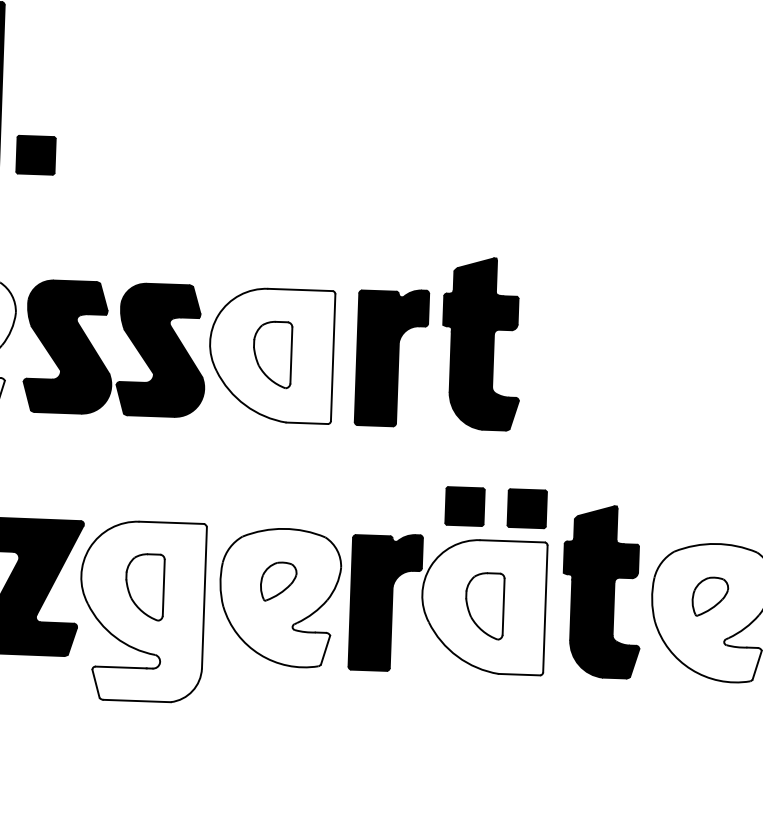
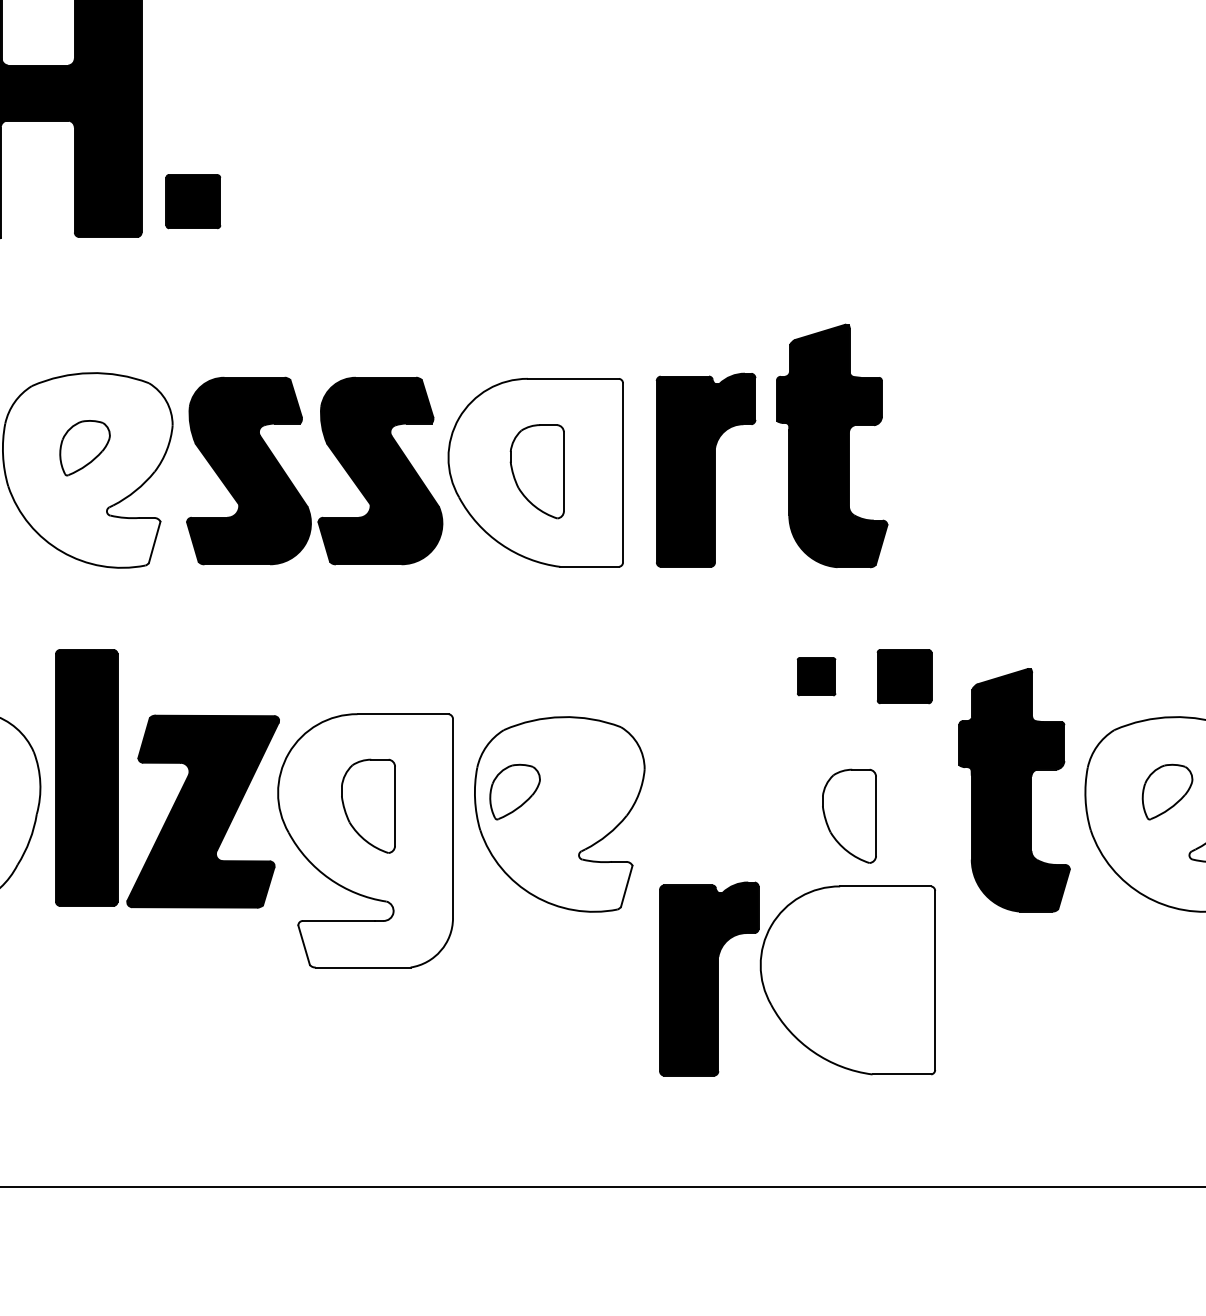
part: (464, 506) -> (816, 676), size x0.7
part: (278, 581) -> (514, 791), moved
part: (448, 604) -> (797, 978), moved

